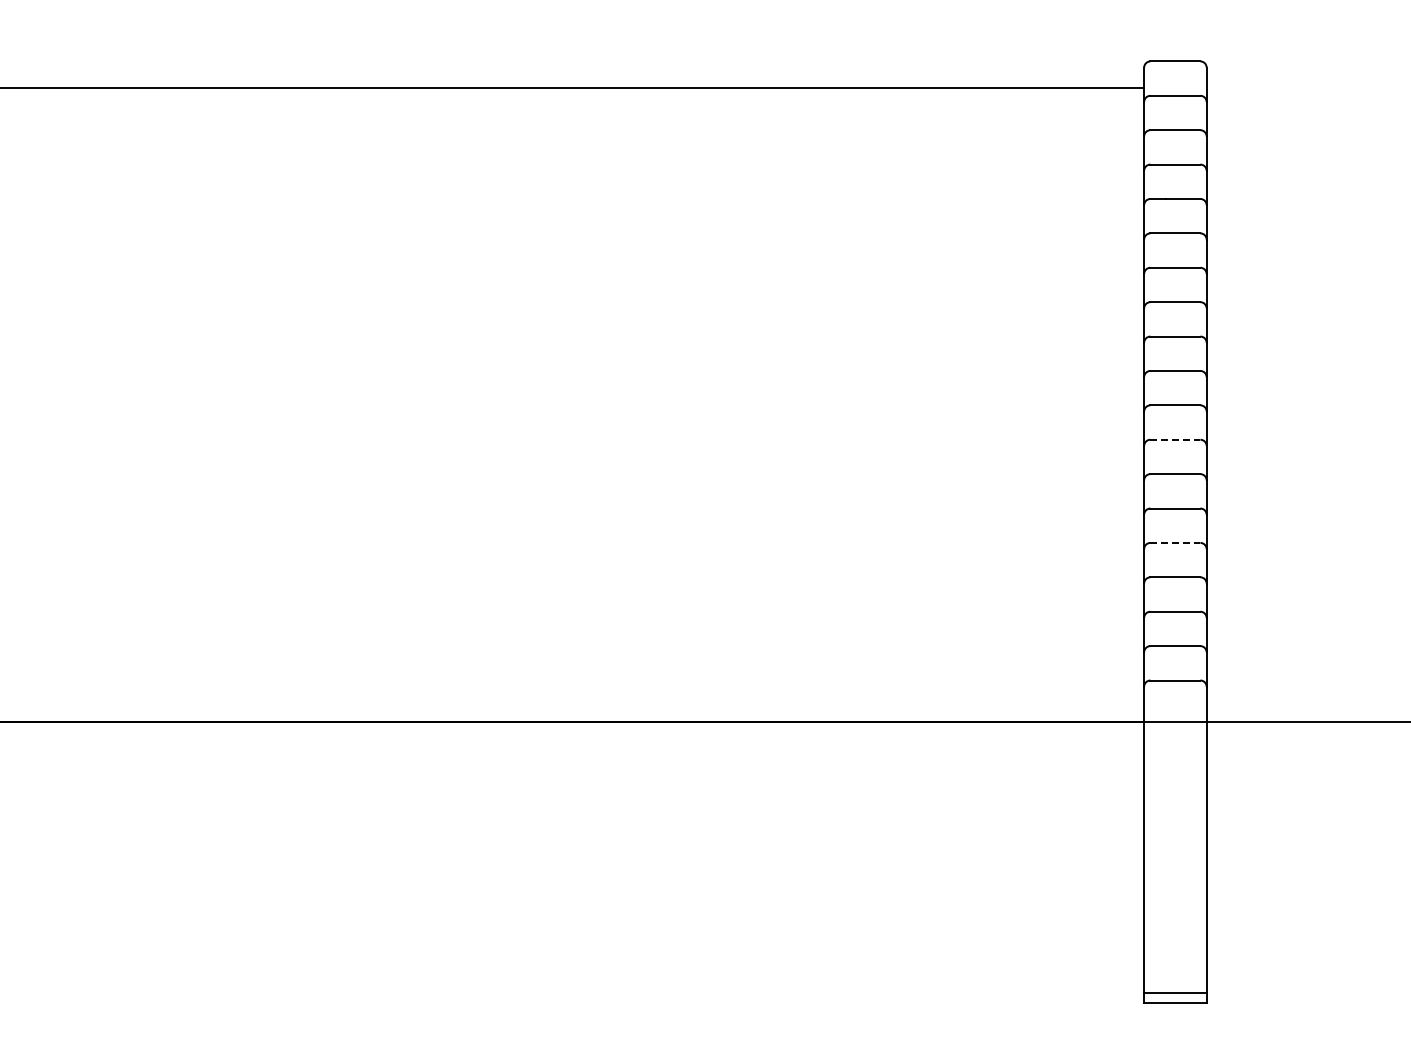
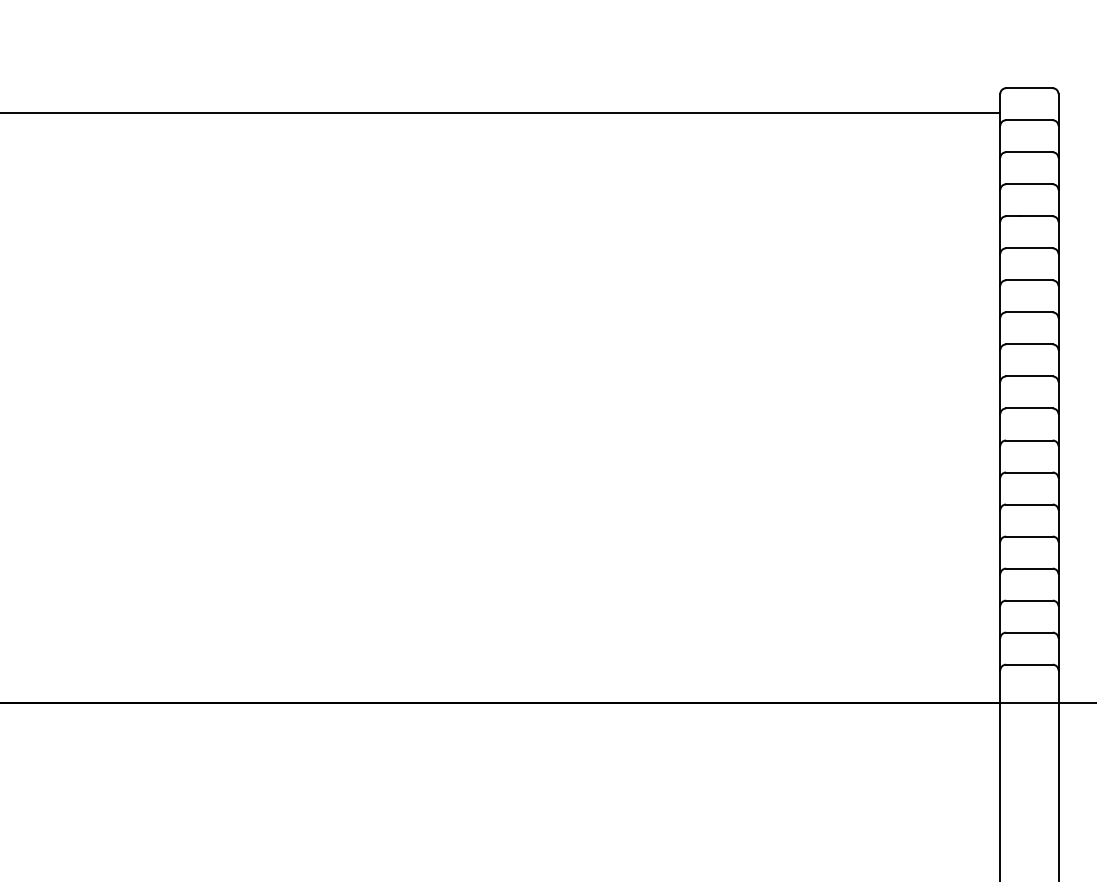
line: (1175, 439) -> (1029, 440), dashed -> solid
line: (1175, 542) -> (1029, 536), dashed -> solid

